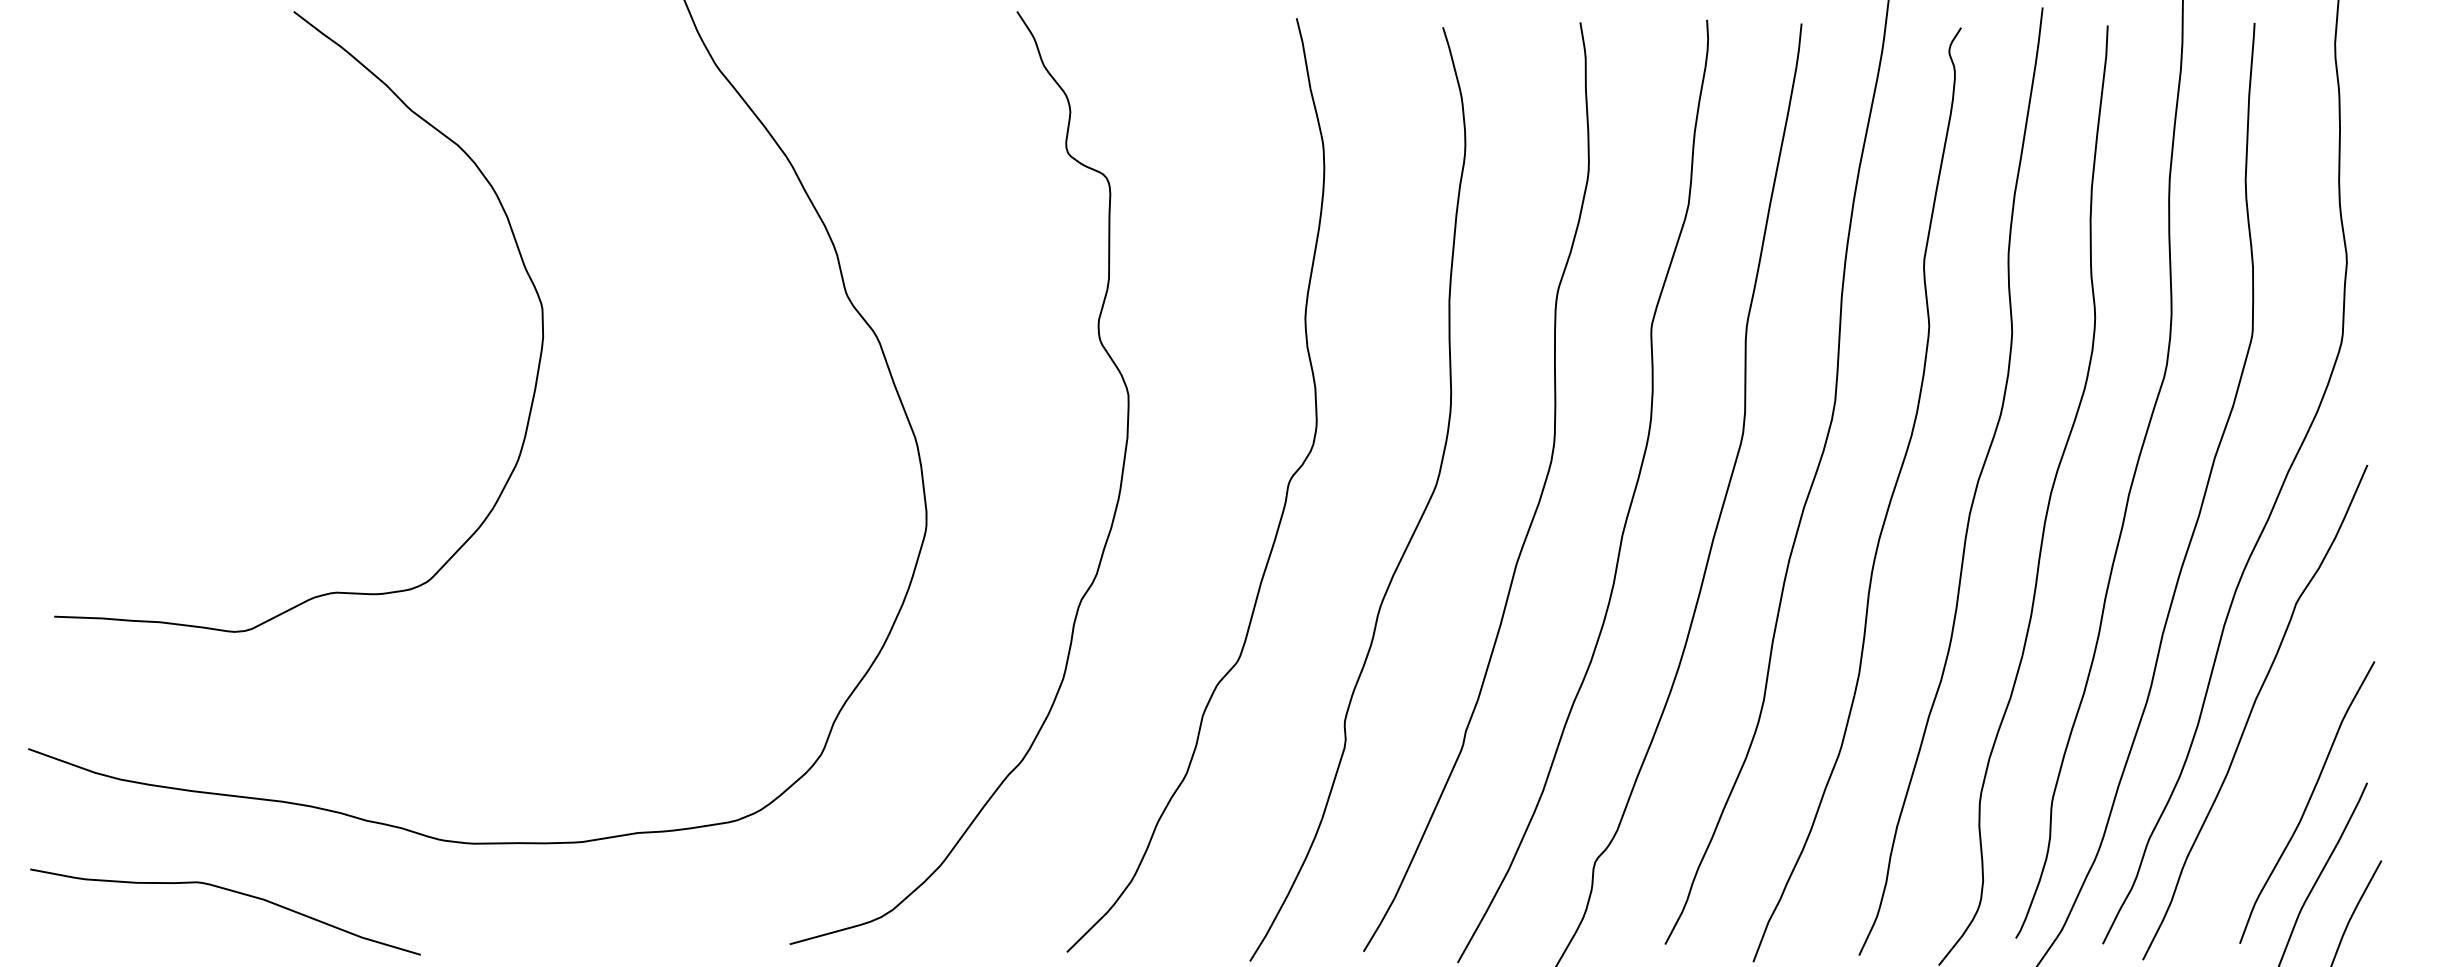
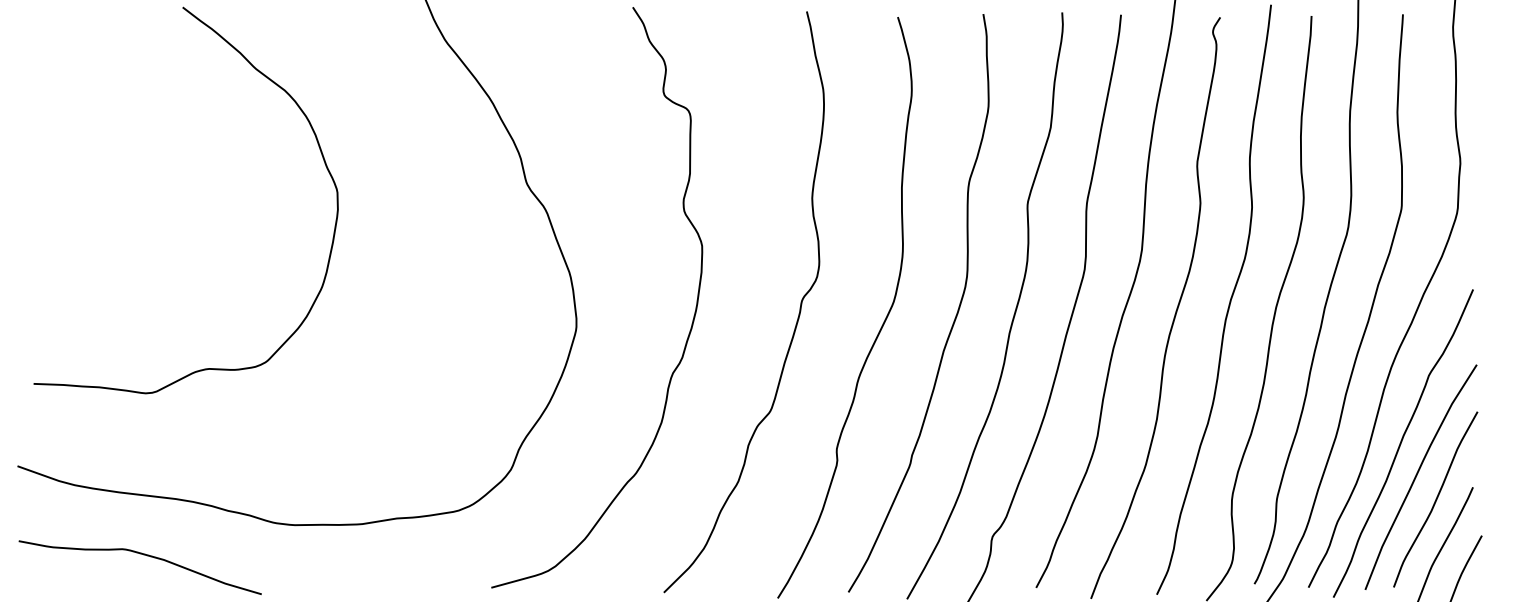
curve: (2277, 763) -> (1417, 475), added

